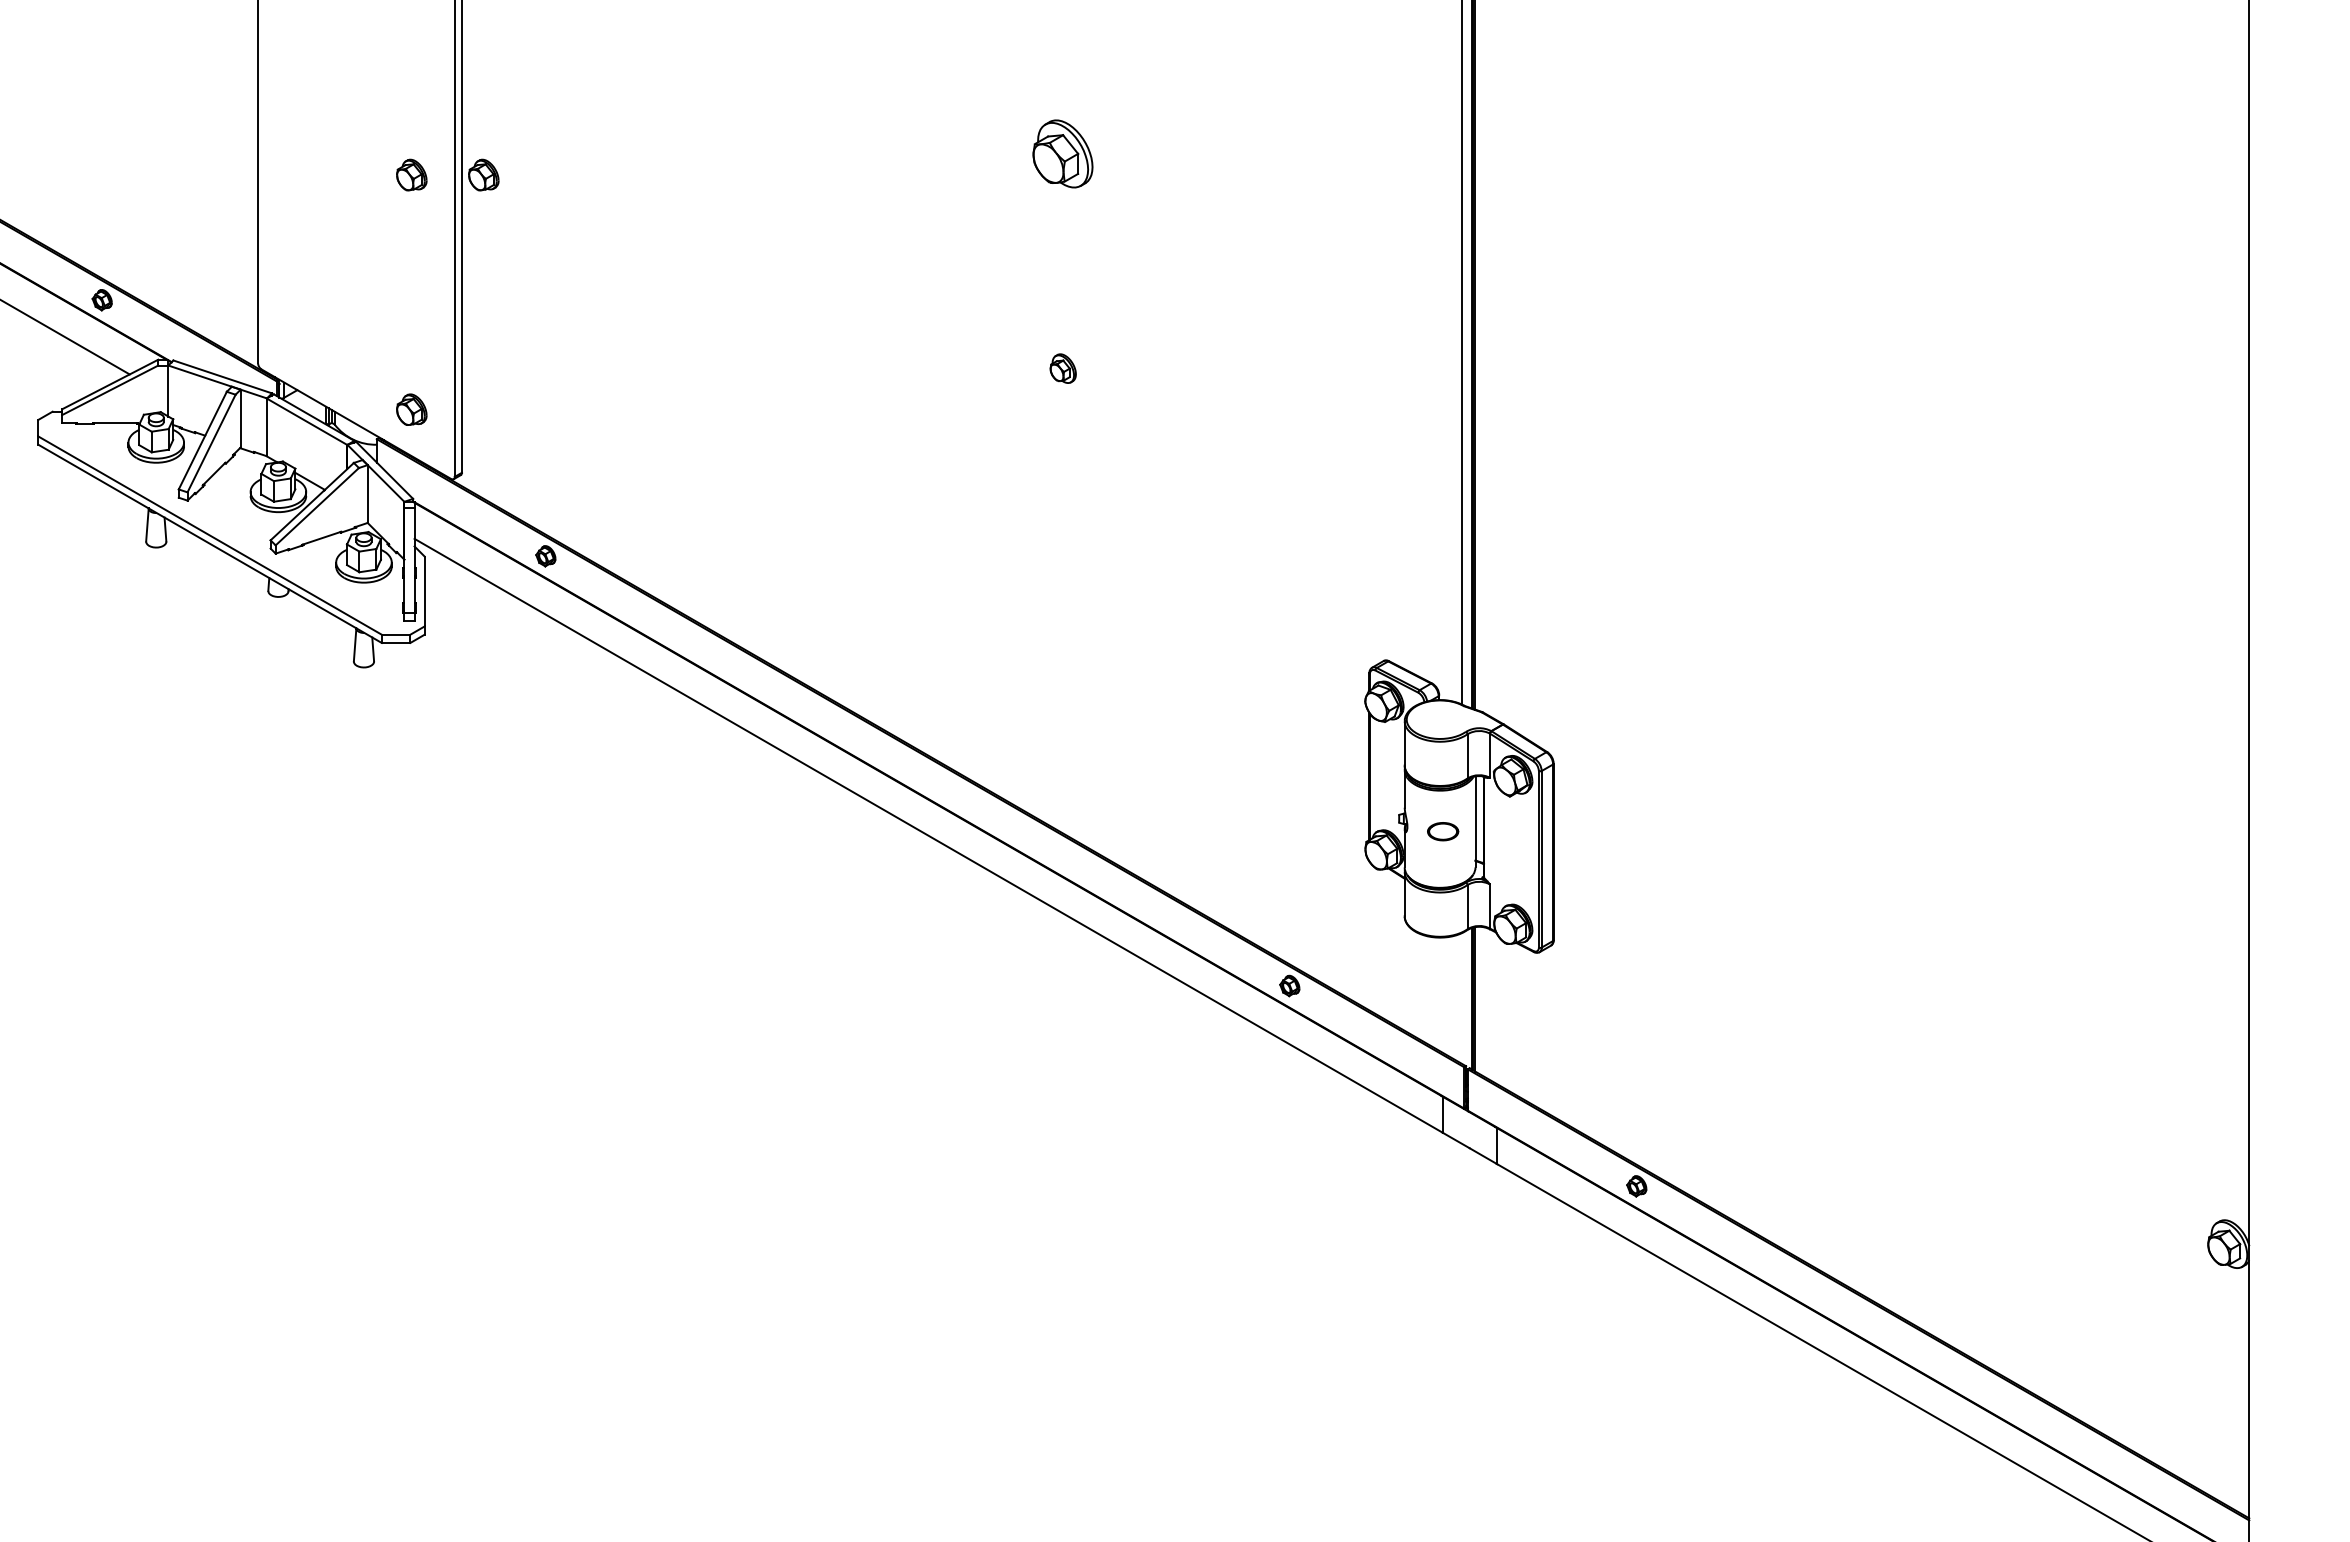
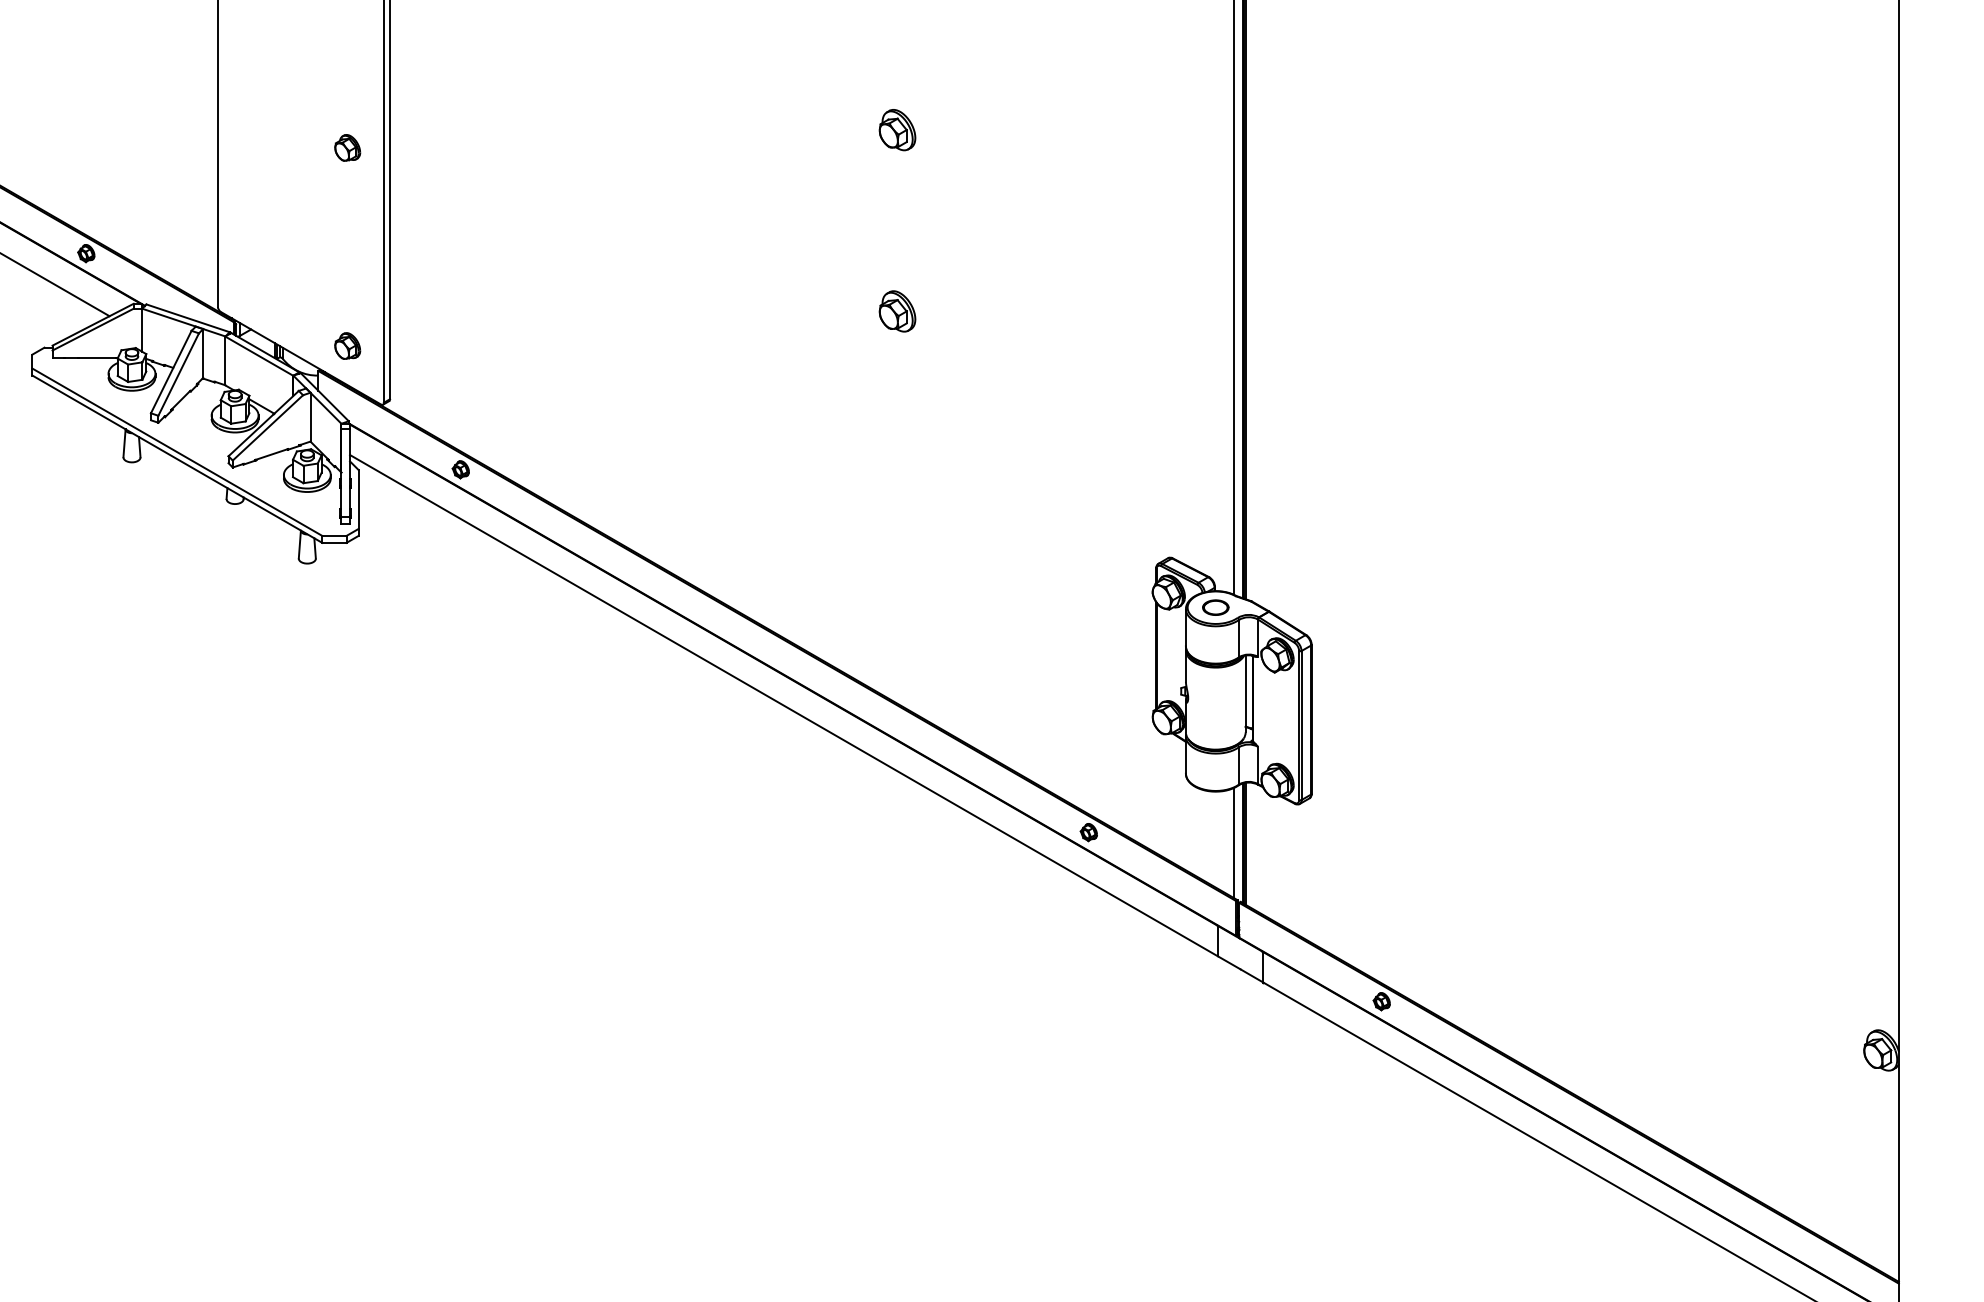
part: (1063, 153) -> (897, 129), size x0.71
part: (483, 174) -> (408, 147), removed
part: (1063, 368) -> (897, 311), size x1.67
part: (1443, 831) -> (1216, 607), moved
line: (1462, 998) -> (1234, 843), added

